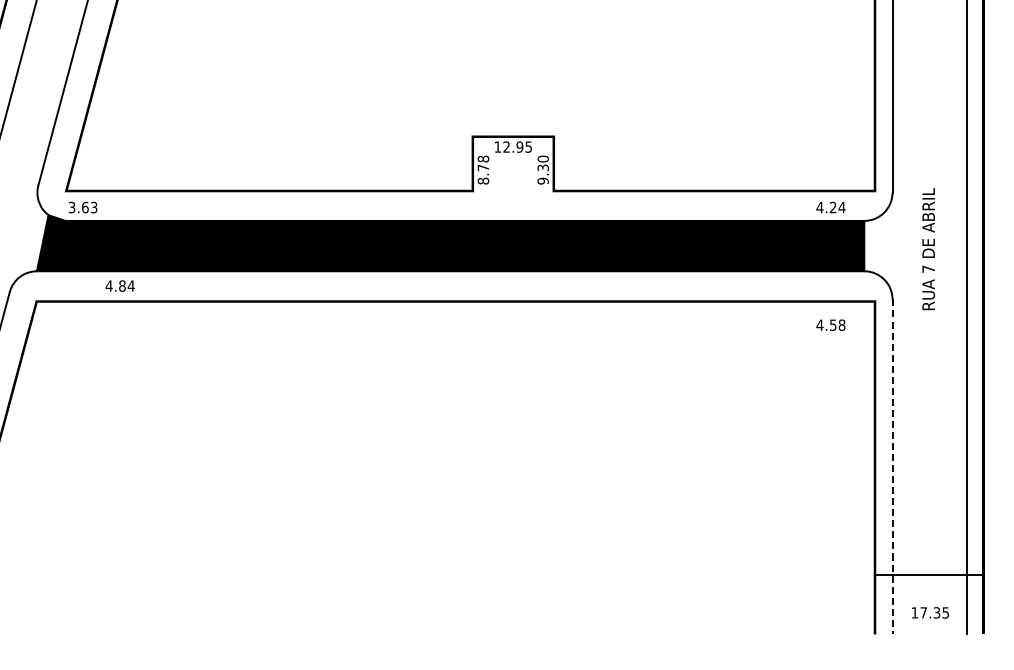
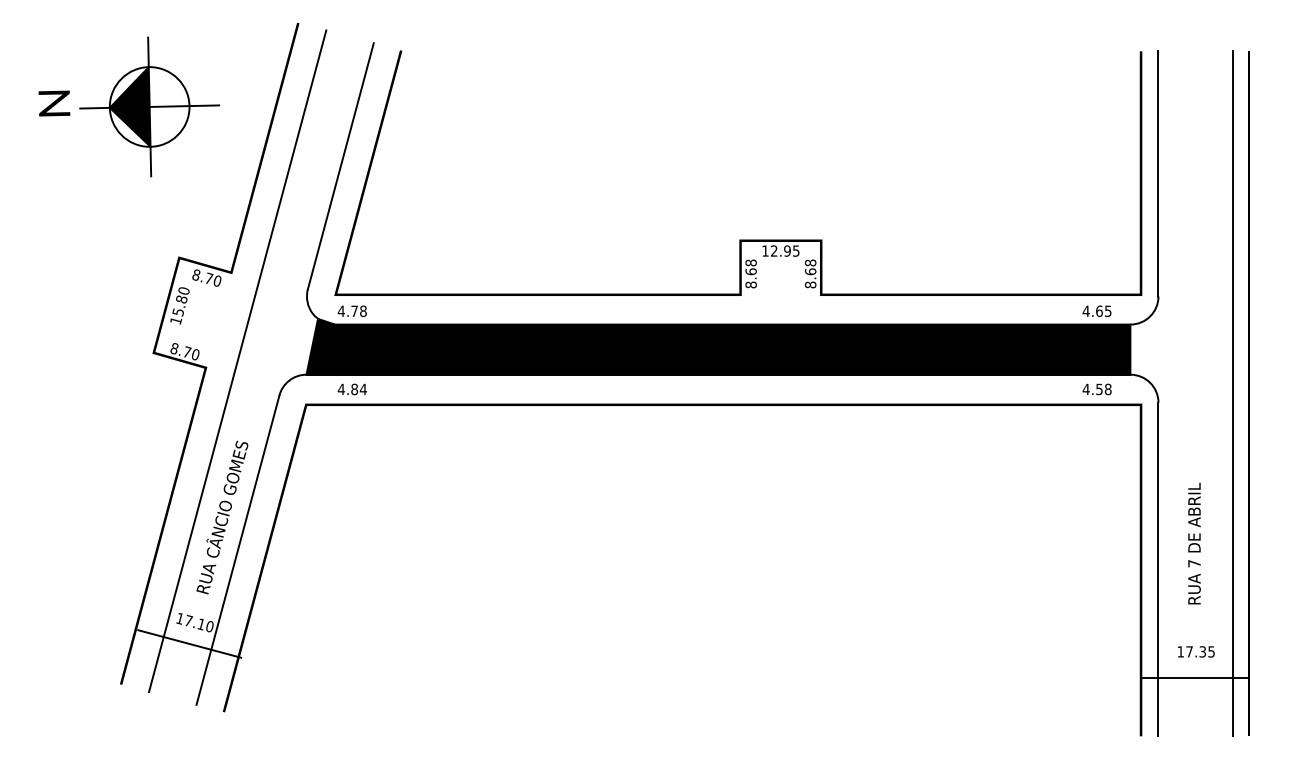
text: (482, 167) -> (750, 271), 8.78 -> 8.68
text: (543, 169) -> (810, 273), 9.30 -> 8.68
text: (82, 207) -> (351, 311), 3.63 -> 4.78
text: (837, 207) -> (1103, 311), 4.24 -> 4.65
text: (928, 248) -> (1194, 543), moved
text: (119, 286) -> (351, 389), moved
text: (830, 325) -> (1096, 389), moved
line: (892, 466) -> (1158, 569), dashed -> solid
text: (930, 612) -> (1196, 651), moved

